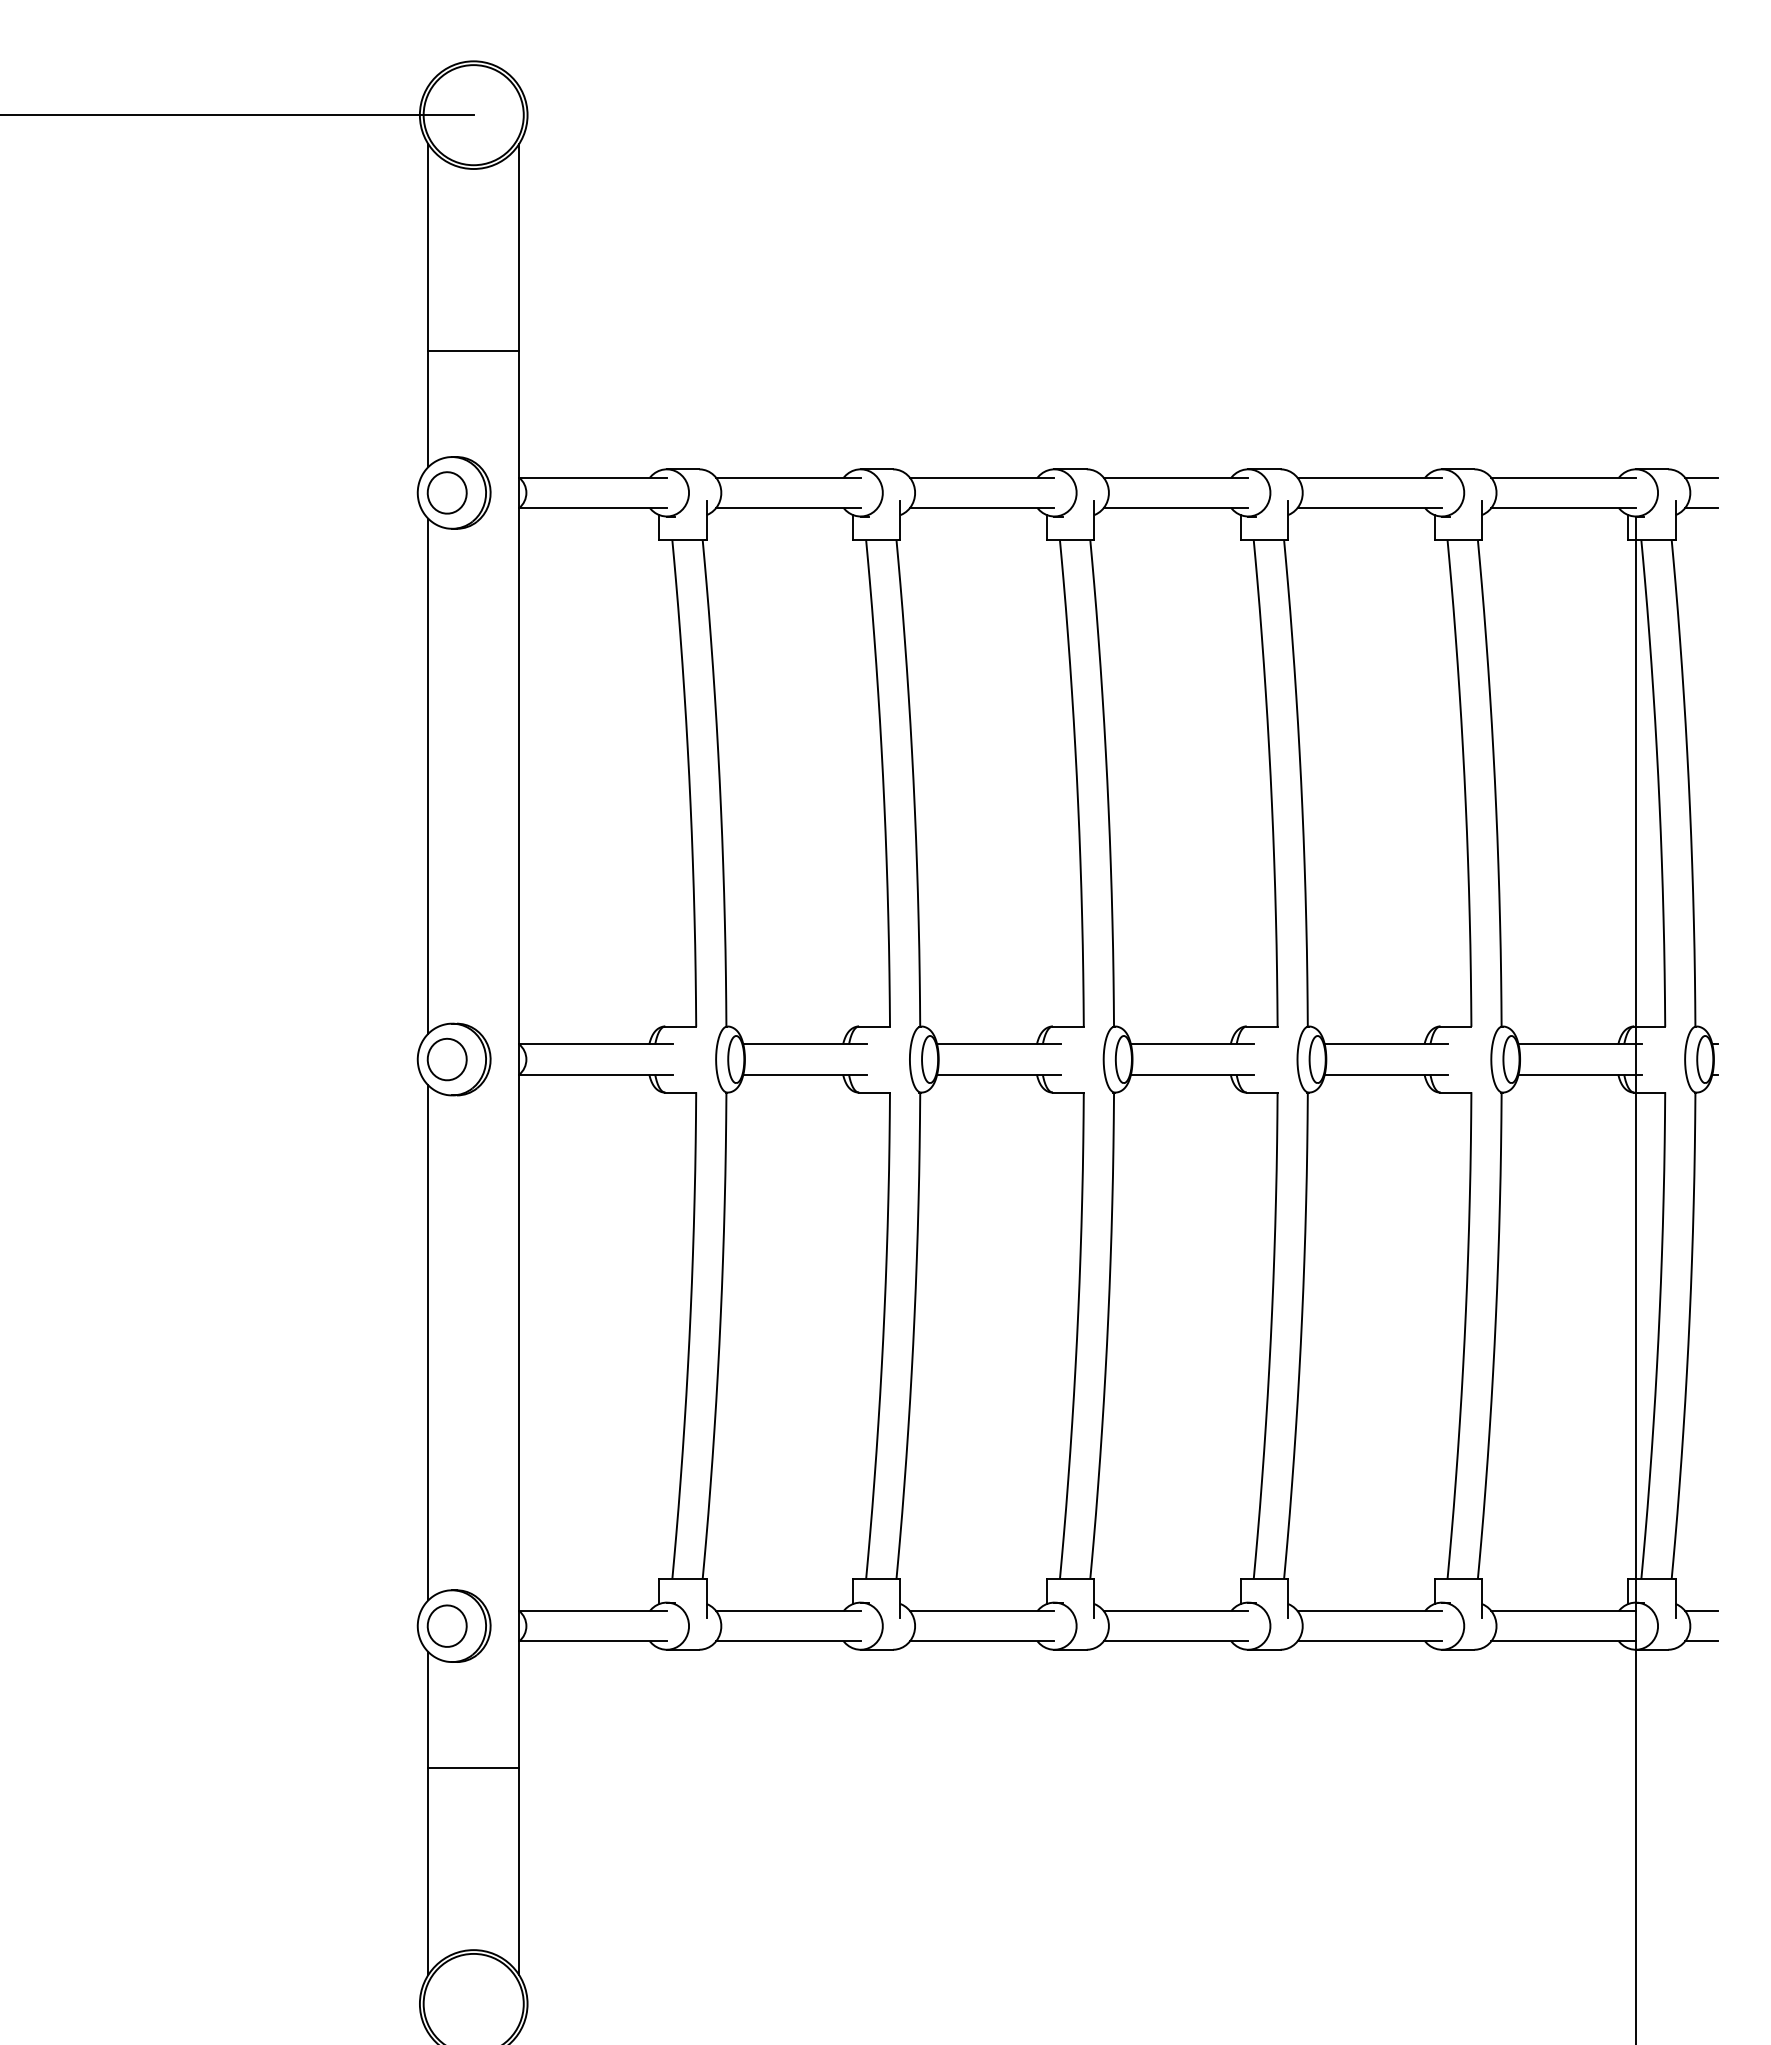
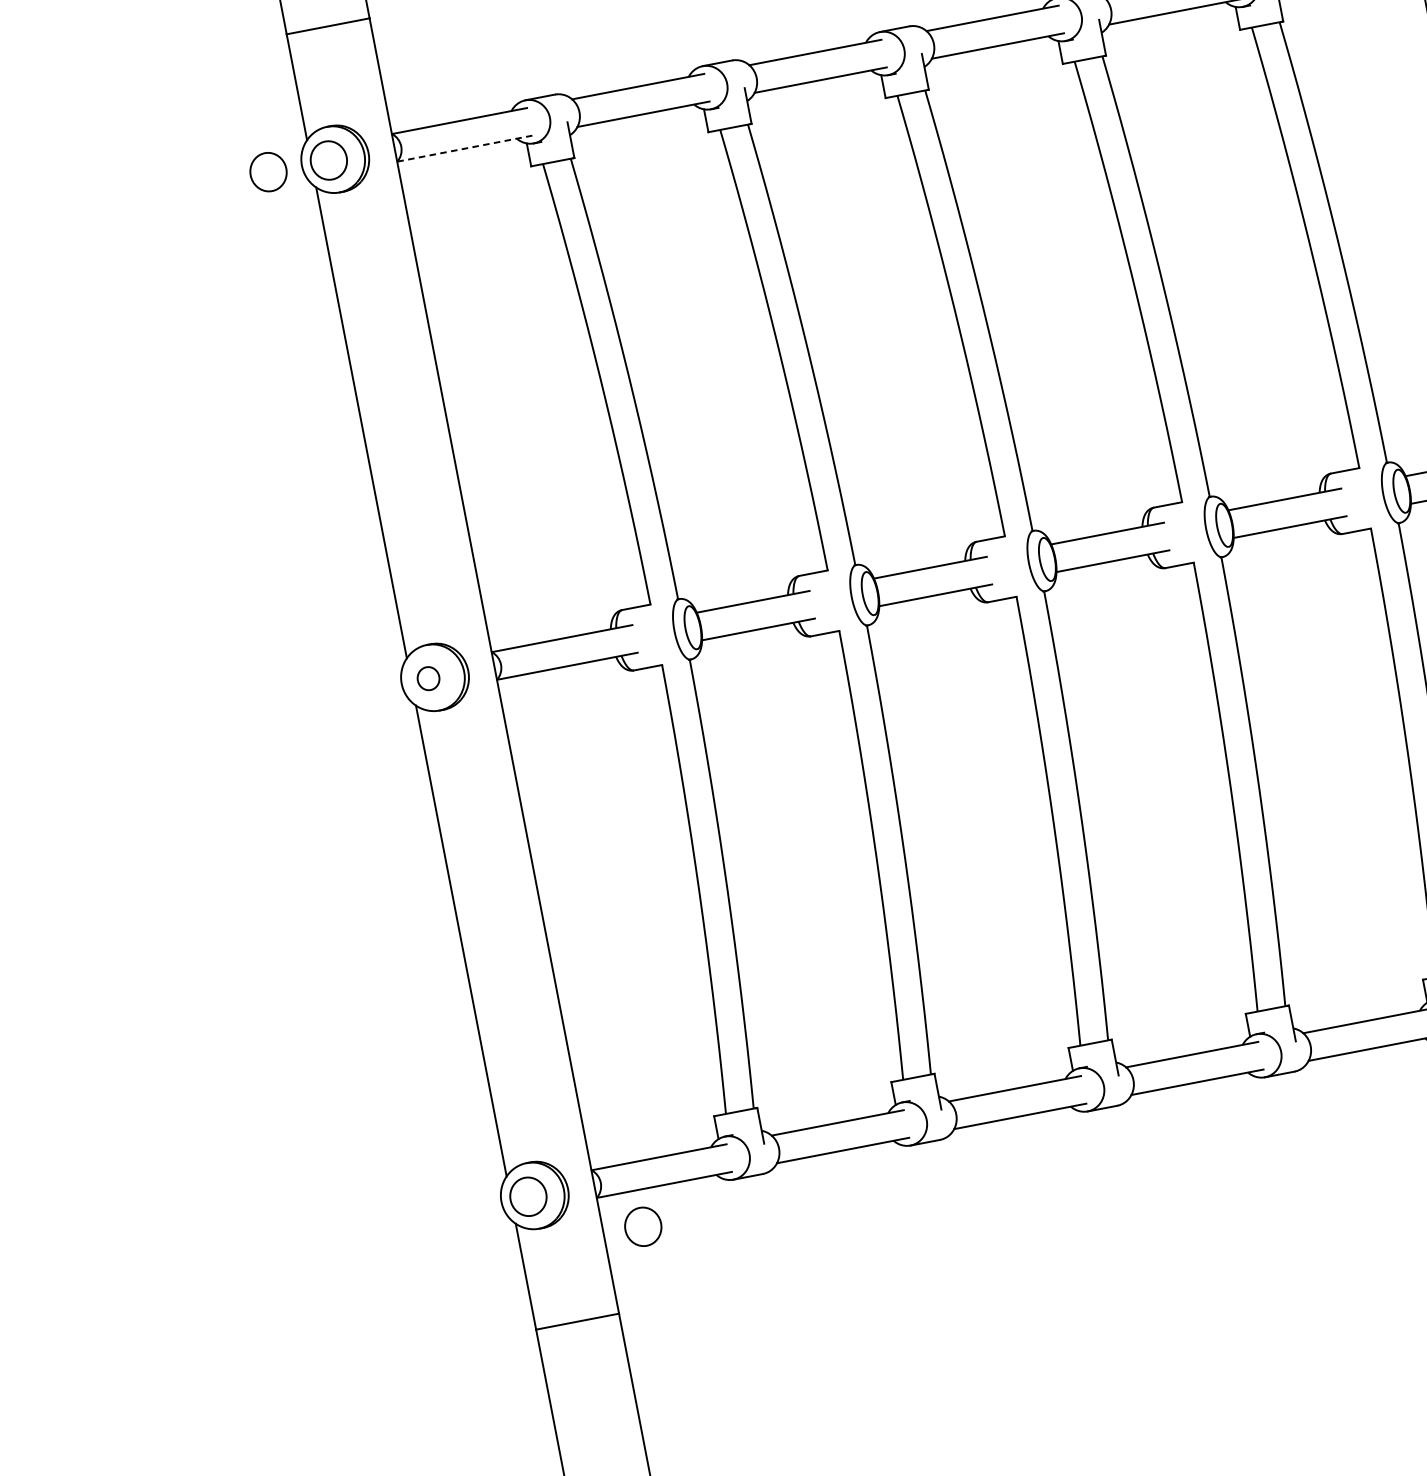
part: (380, 492) -> (267, 171), added
line: (593, 508) -> (465, 149), solid -> dashed
part: (446, 1059) -> (427, 678), size x0.6
part: (561, 1680) -> (642, 1226), added

